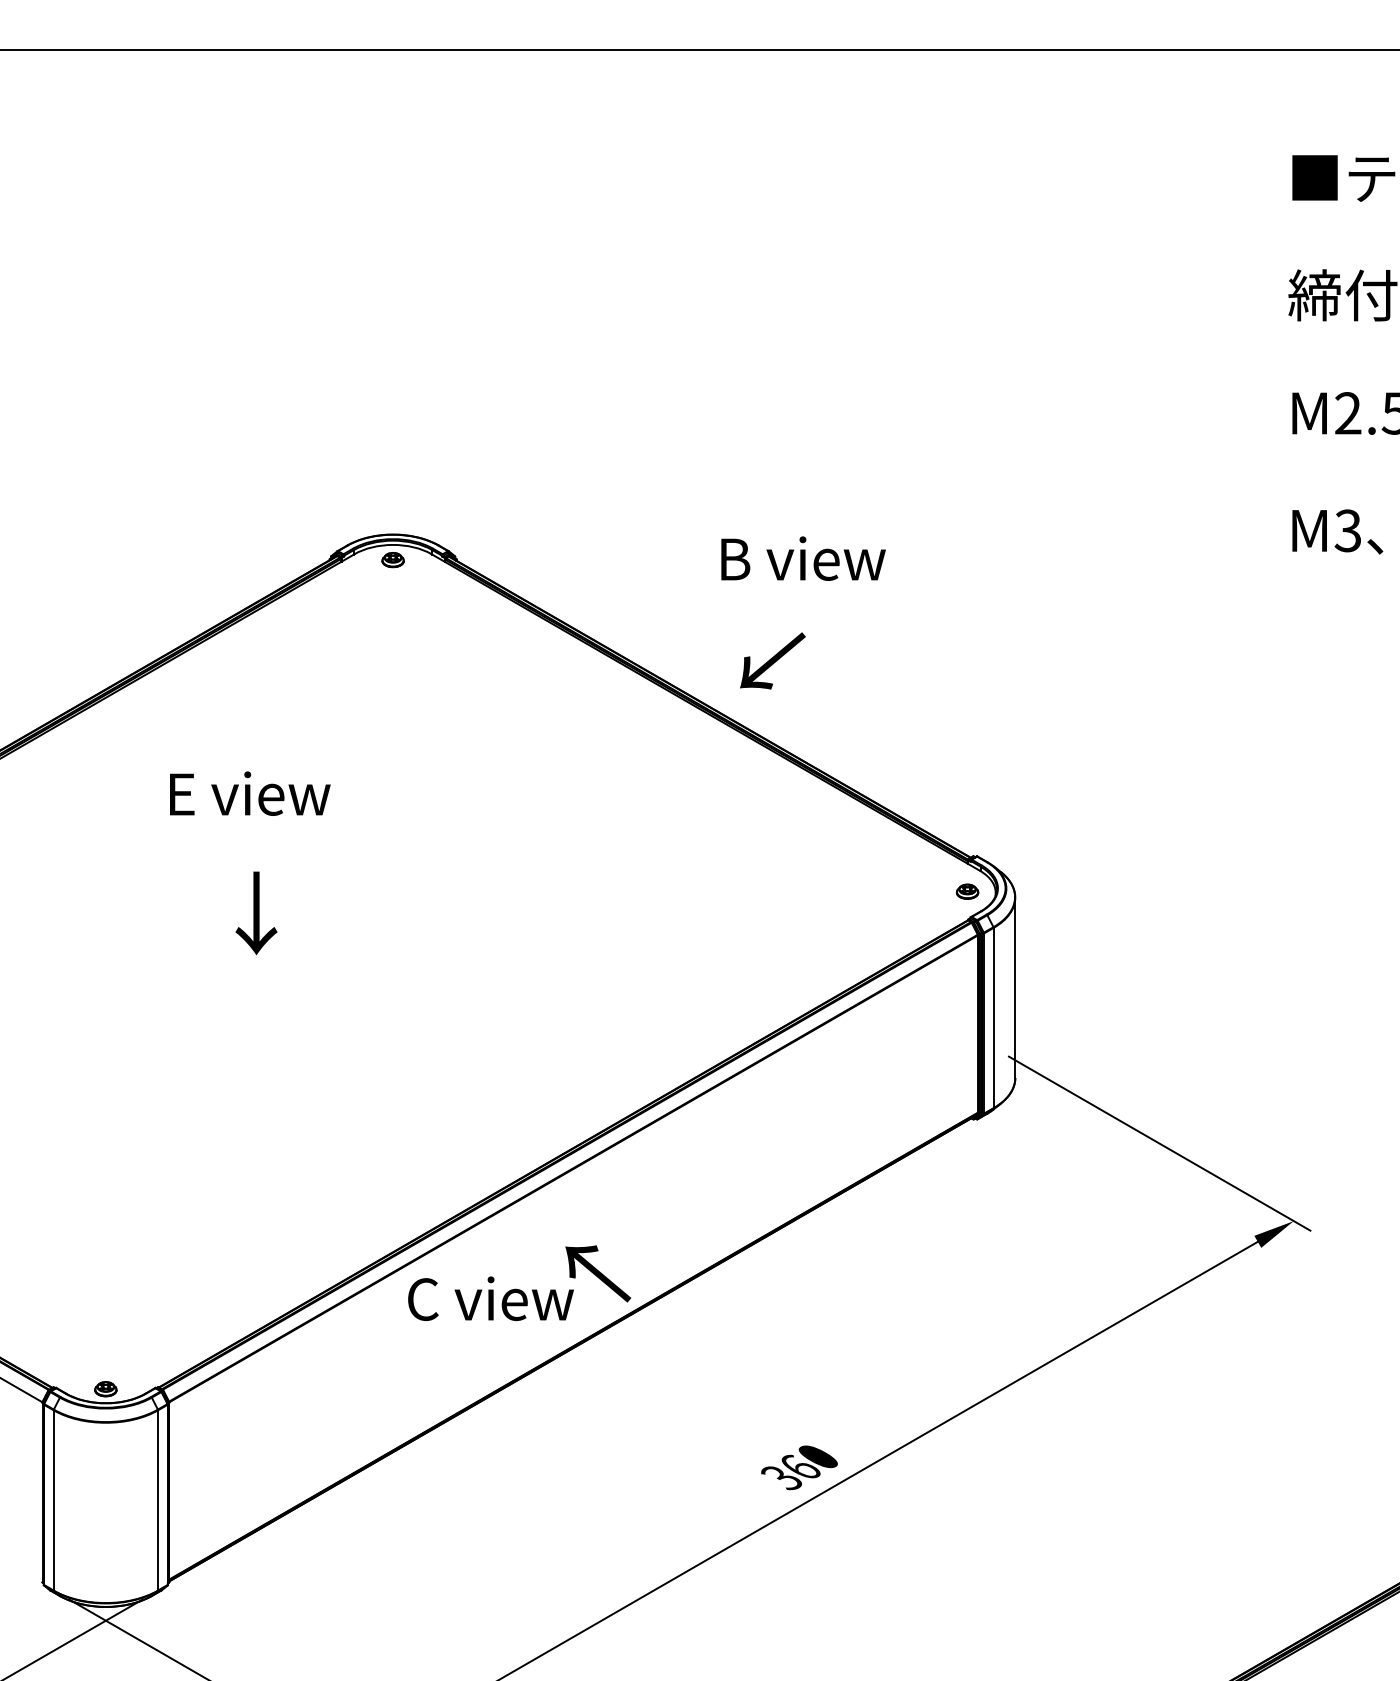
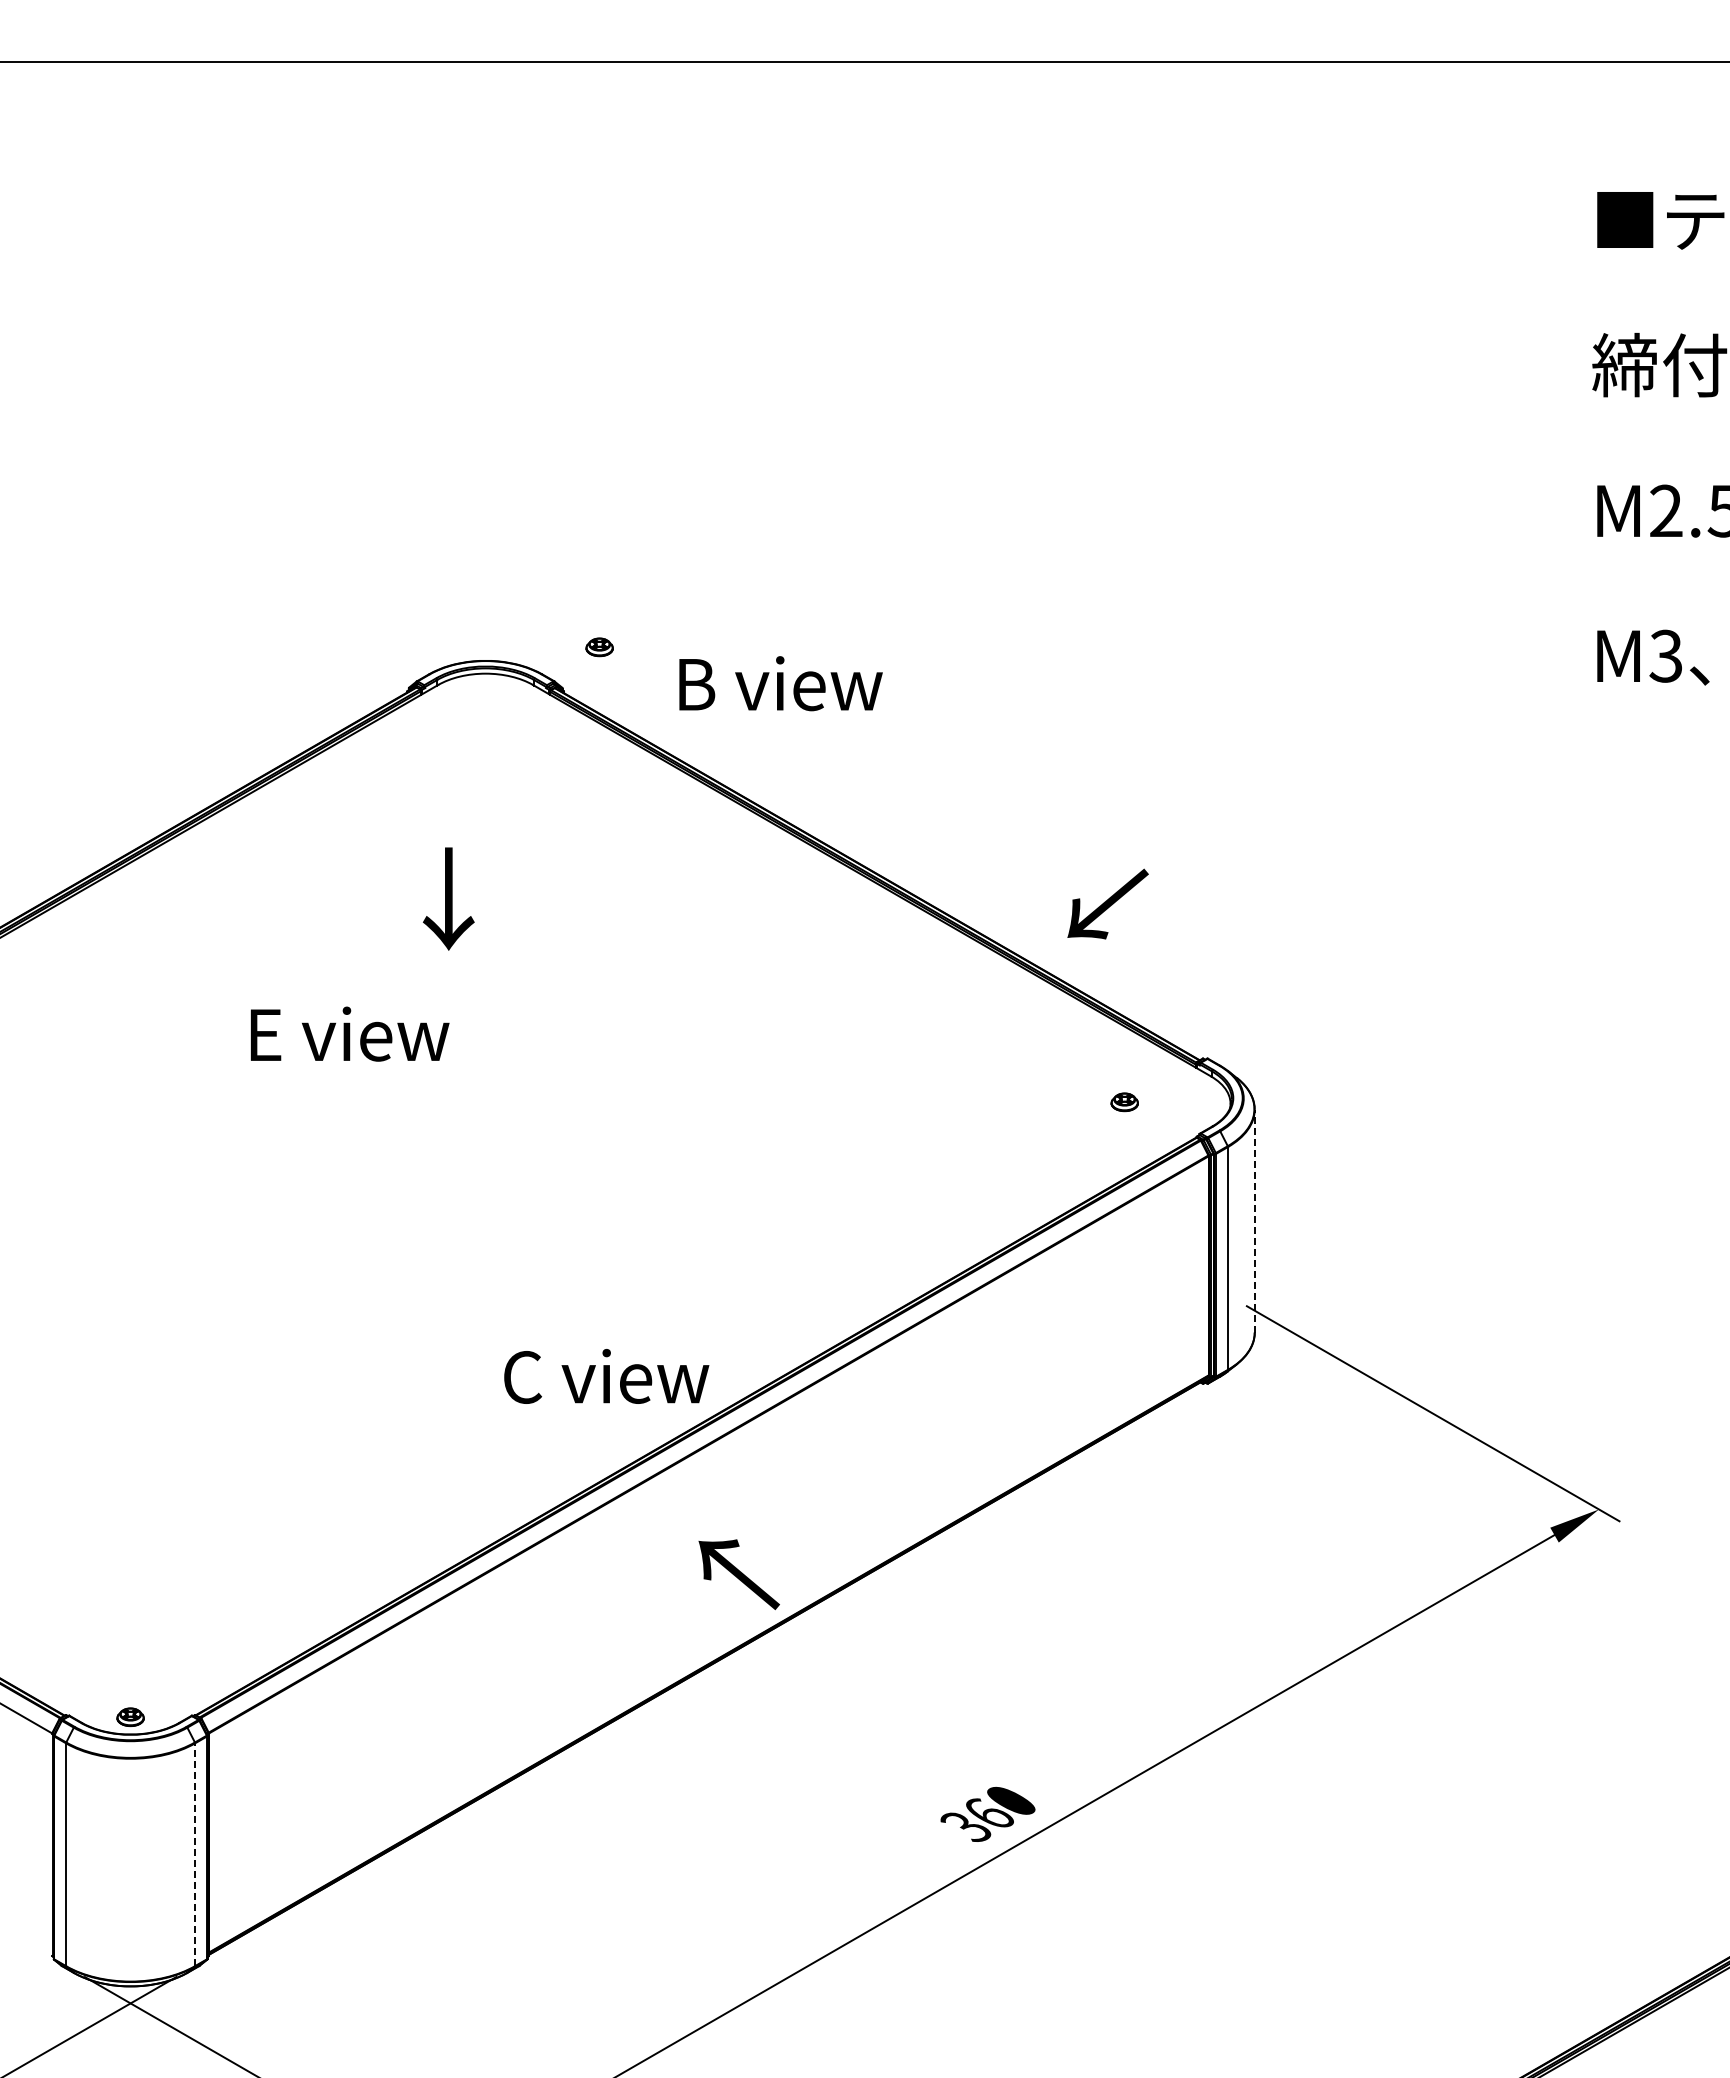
text: (803, 558) -> (780, 683), moved
part: (392, 560) -> (599, 647), moved
text: (772, 660) -> (1107, 903), moved
text: (250, 793) -> (350, 1033), moved
part: (967, 891) -> (1124, 1102), moved
text: (256, 912) -> (448, 898), moved
line: (1015, 987) -> (1254, 1220), solid -> dashed
text: (490, 1298) -> (606, 1376), moved
line: (158, 1500) -> (195, 1854), solid -> dashed

